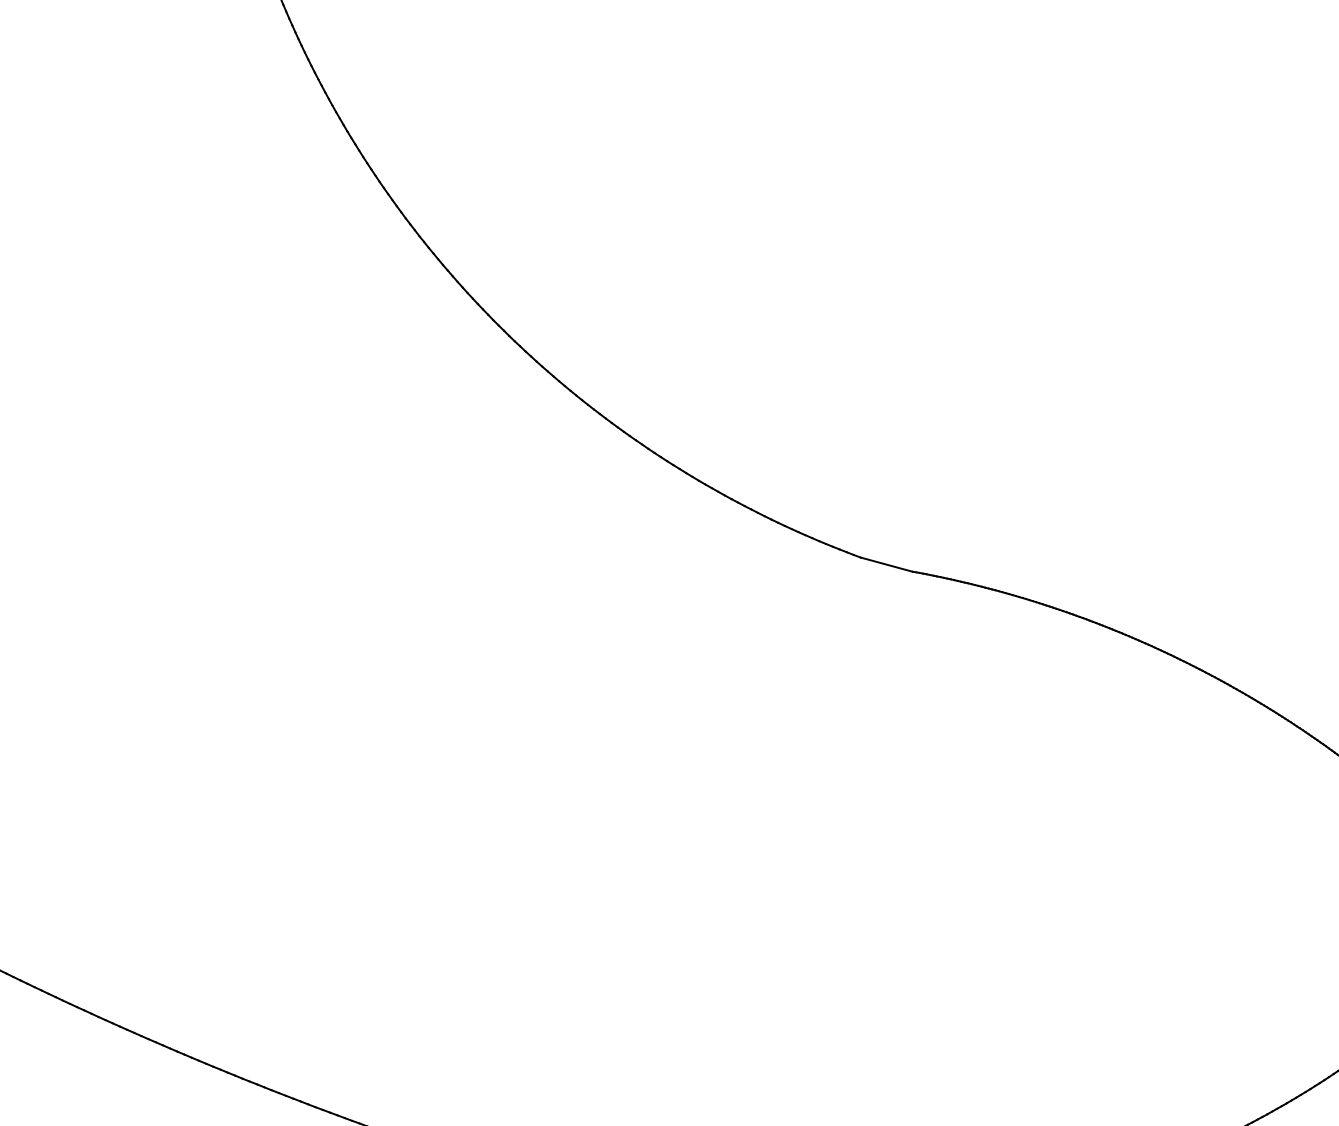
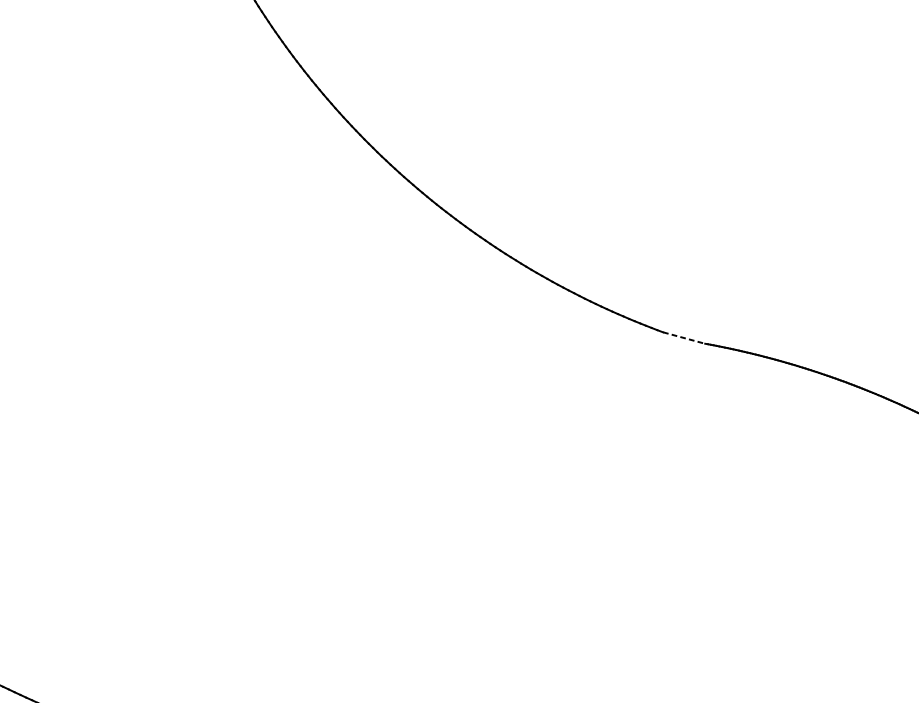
line: (886, 564) -> (683, 337), solid -> dashed

